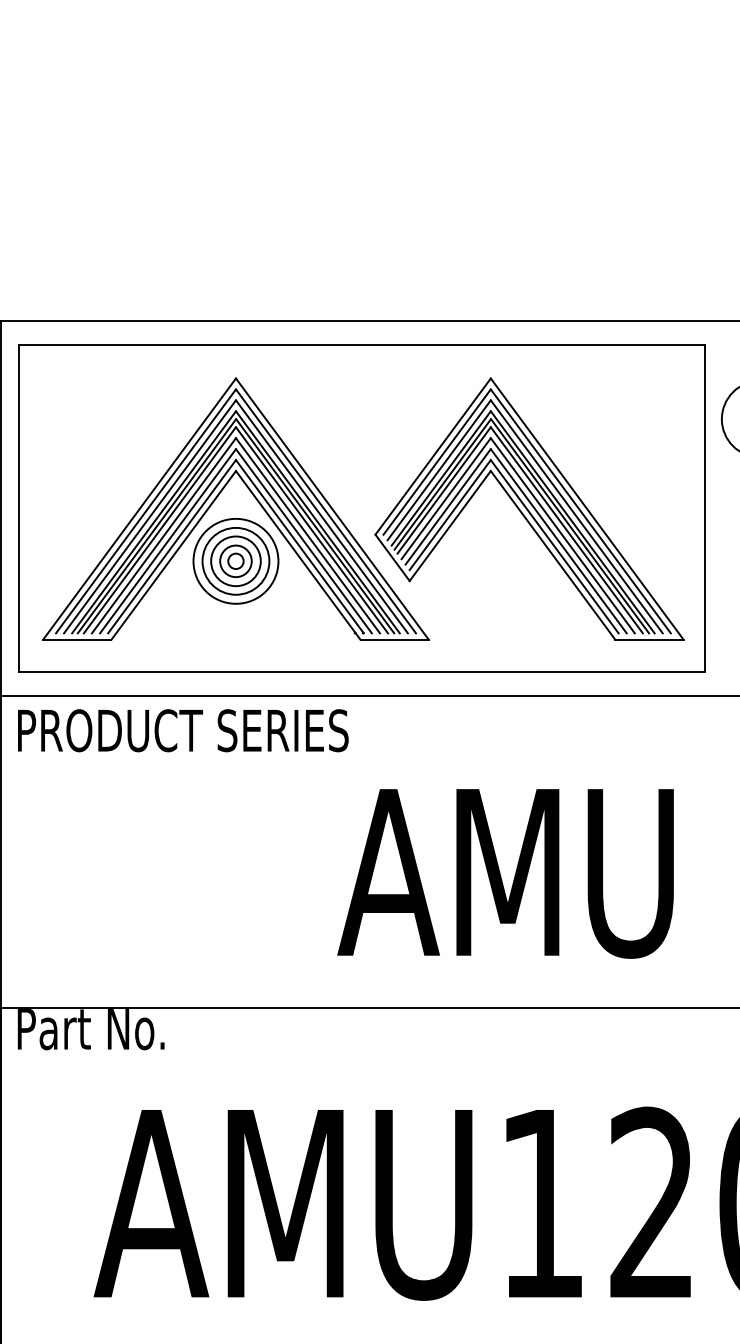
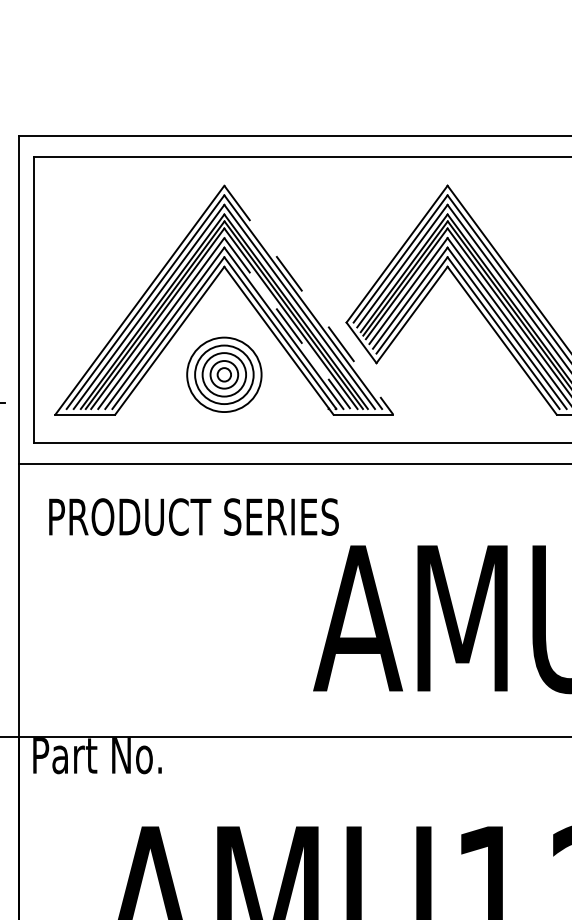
line: (332, 509) -> (308, 300), solid -> dashed
line: (308, 536) -> (287, 324), solid -> dashed
part: (235, 561) -> (223, 374), moved
text: (183, 730) -> (194, 516), moved

